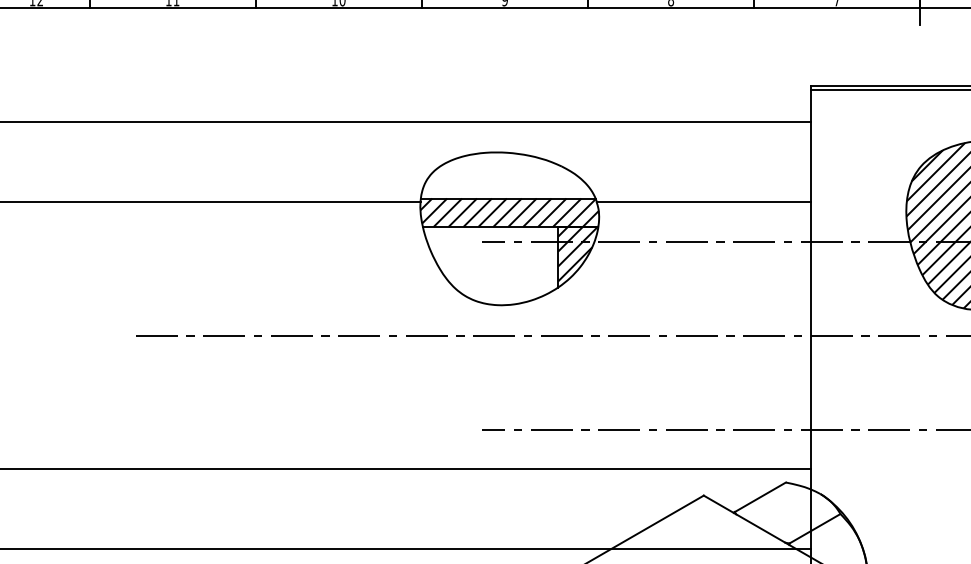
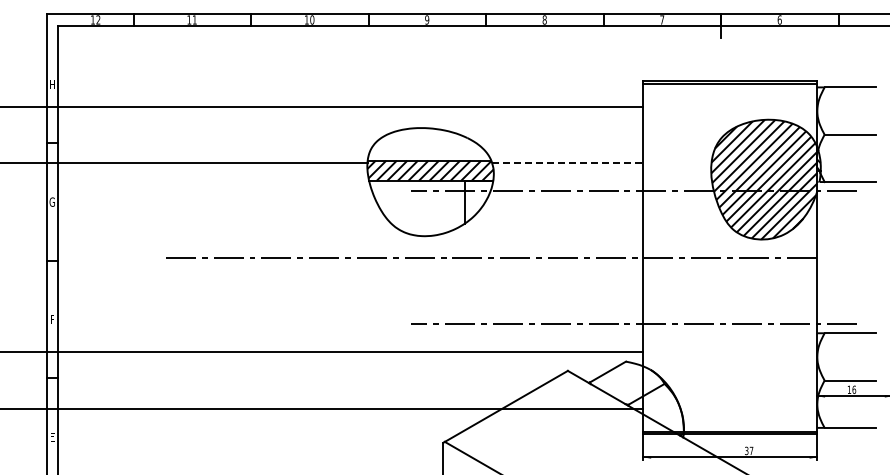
line: (703, 201) -> (567, 162), solid -> dashed
hatch: (577, 253) -> (478, 199), removed

